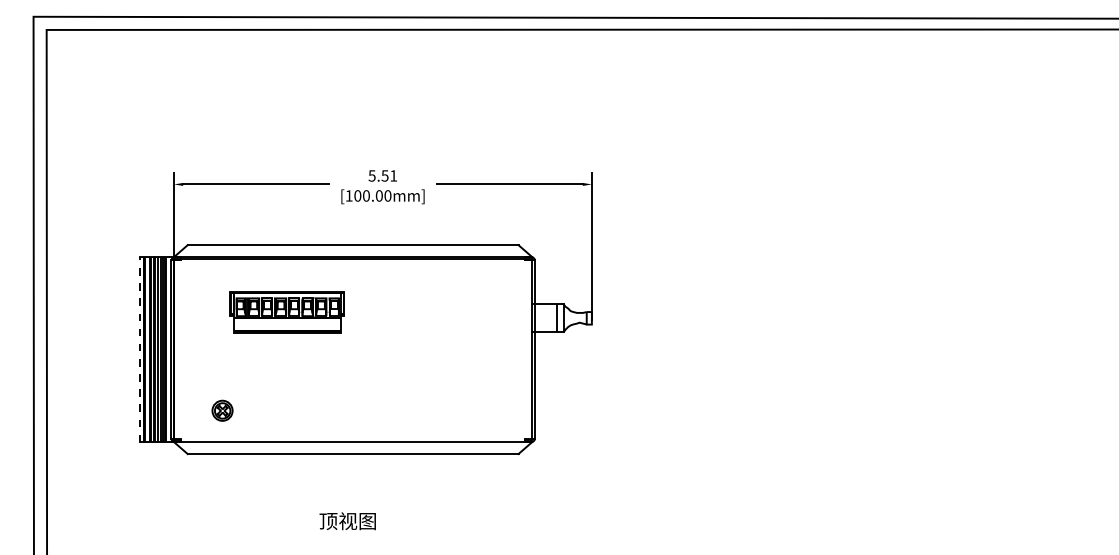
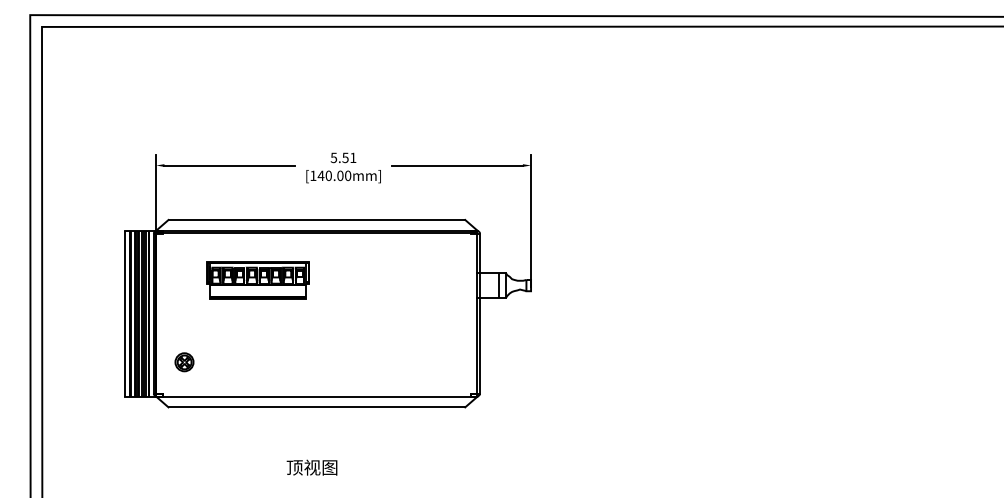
text: (357, 195) -> (320, 175), [100.00mm] -> [140.00mm]
line: (139, 349) -> (125, 313), dashed -> solid
part: (222, 410) -> (184, 362), moved

